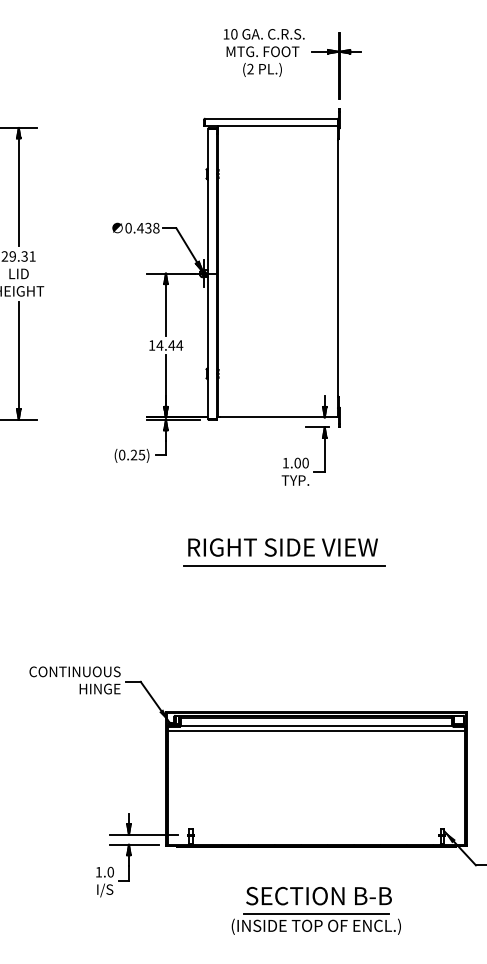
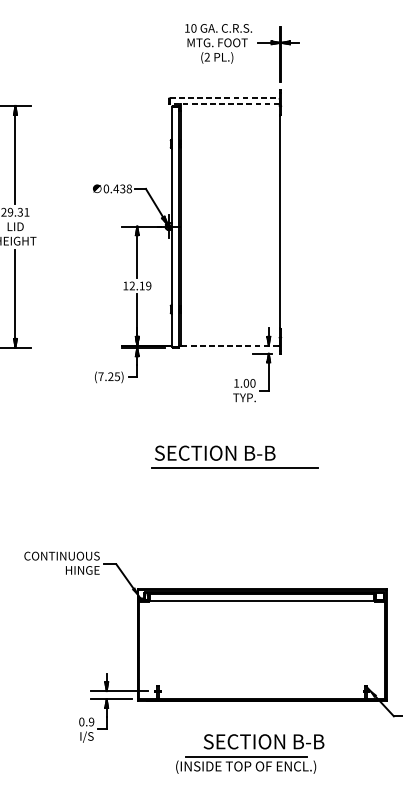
line: (271, 118) -> (224, 98), solid -> dashed
line: (270, 126) -> (223, 104), solid -> dashed
text: (169, 345) -> (140, 286), 14.44 -> 12.19
line: (277, 417) -> (229, 345), solid -> dashed
text: (122, 454) -> (101, 376), (0.25) -> (7.25)
text: (282, 547) -> (233, 453), RIGHT SIDE VIEW -> SECTION B-B
line: (316, 730) -> (261, 604), removed
text: (104, 871) -> (86, 721), 1.0 -> 0.9
part: (315, 923) -> (245, 764), moved

